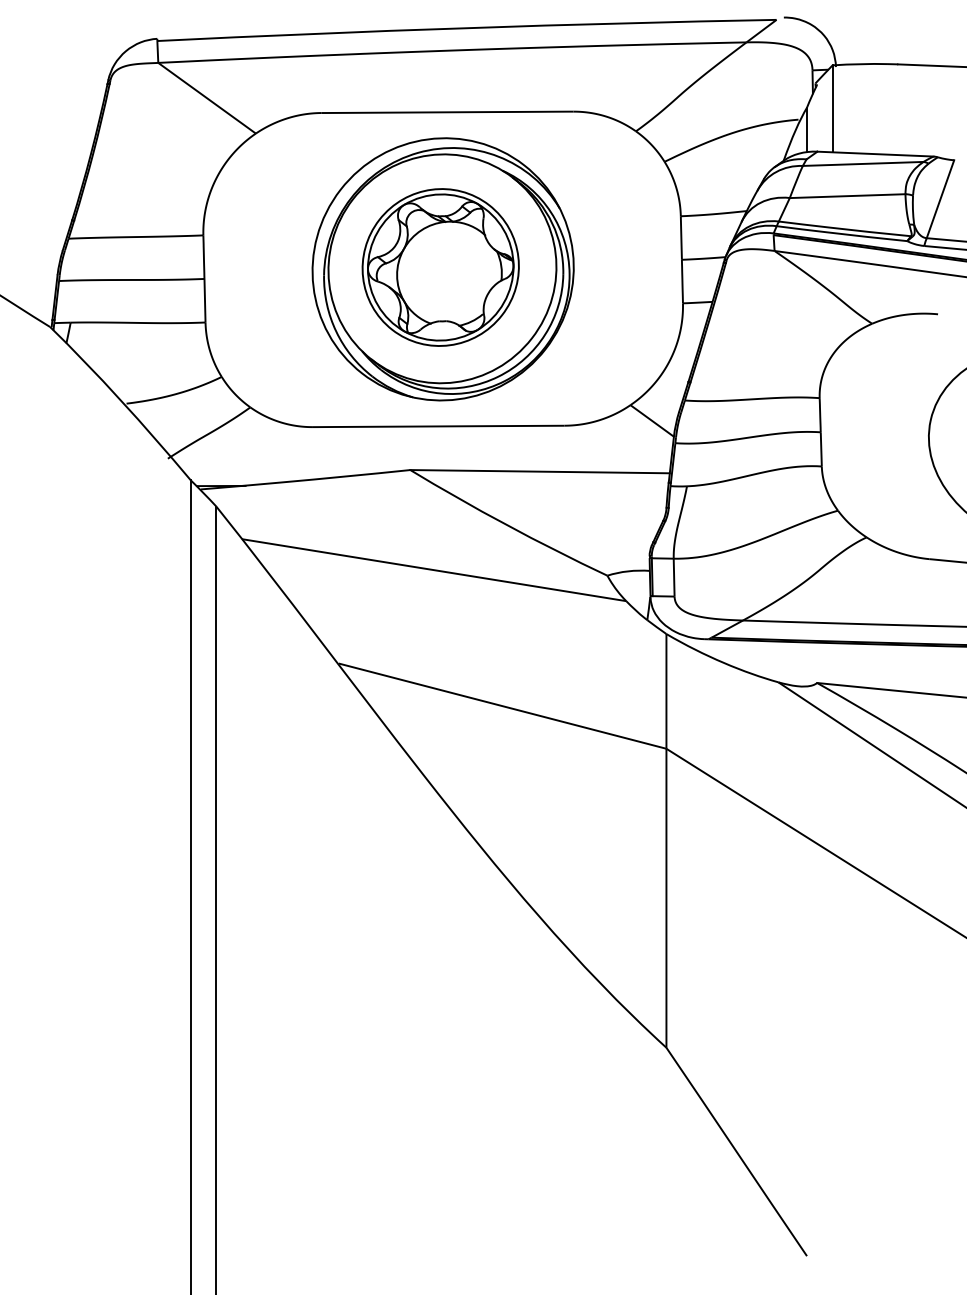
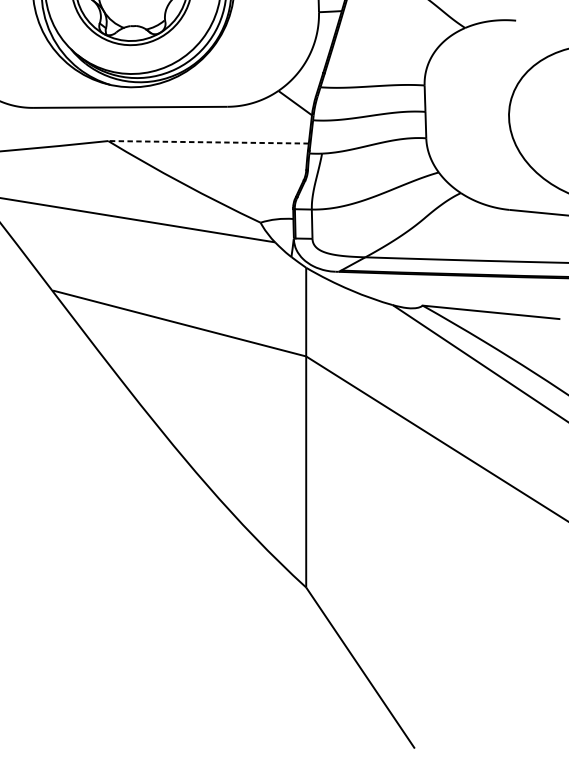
line: (540, 471) -> (208, 142), solid -> dashed

